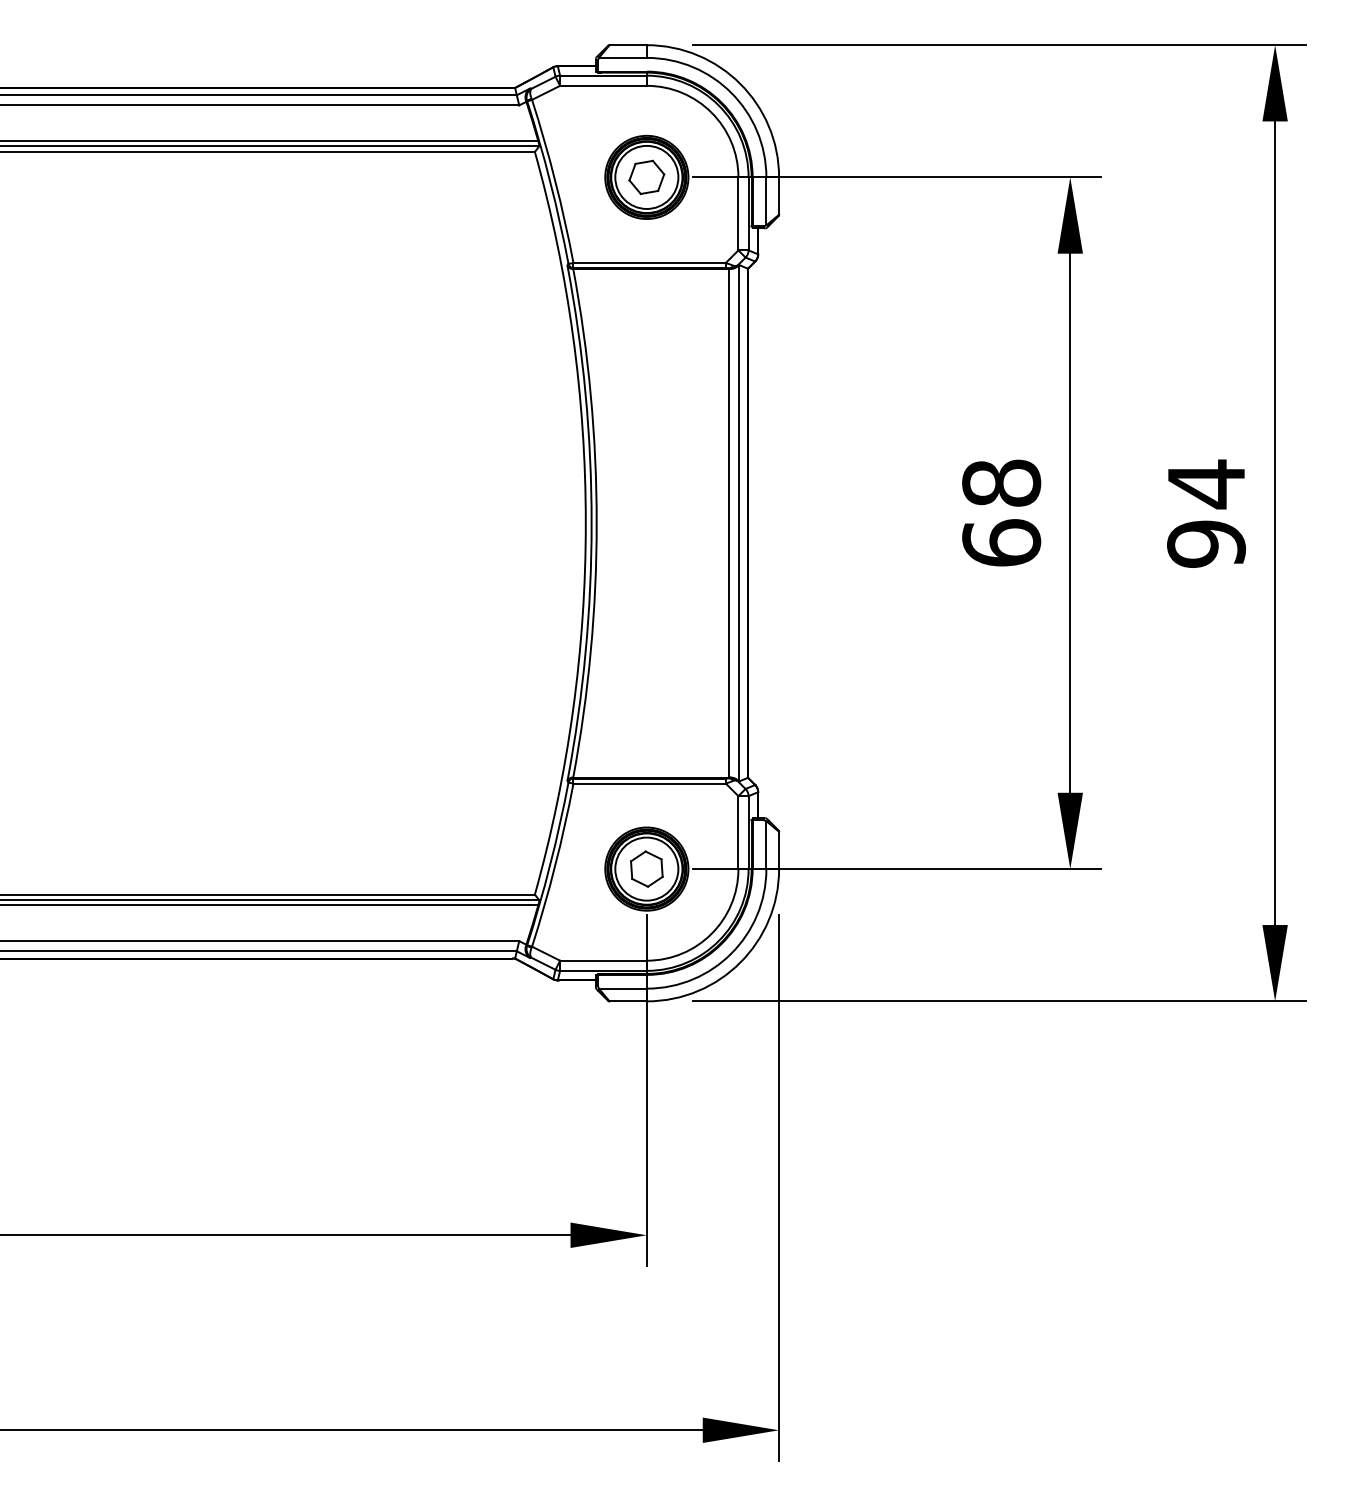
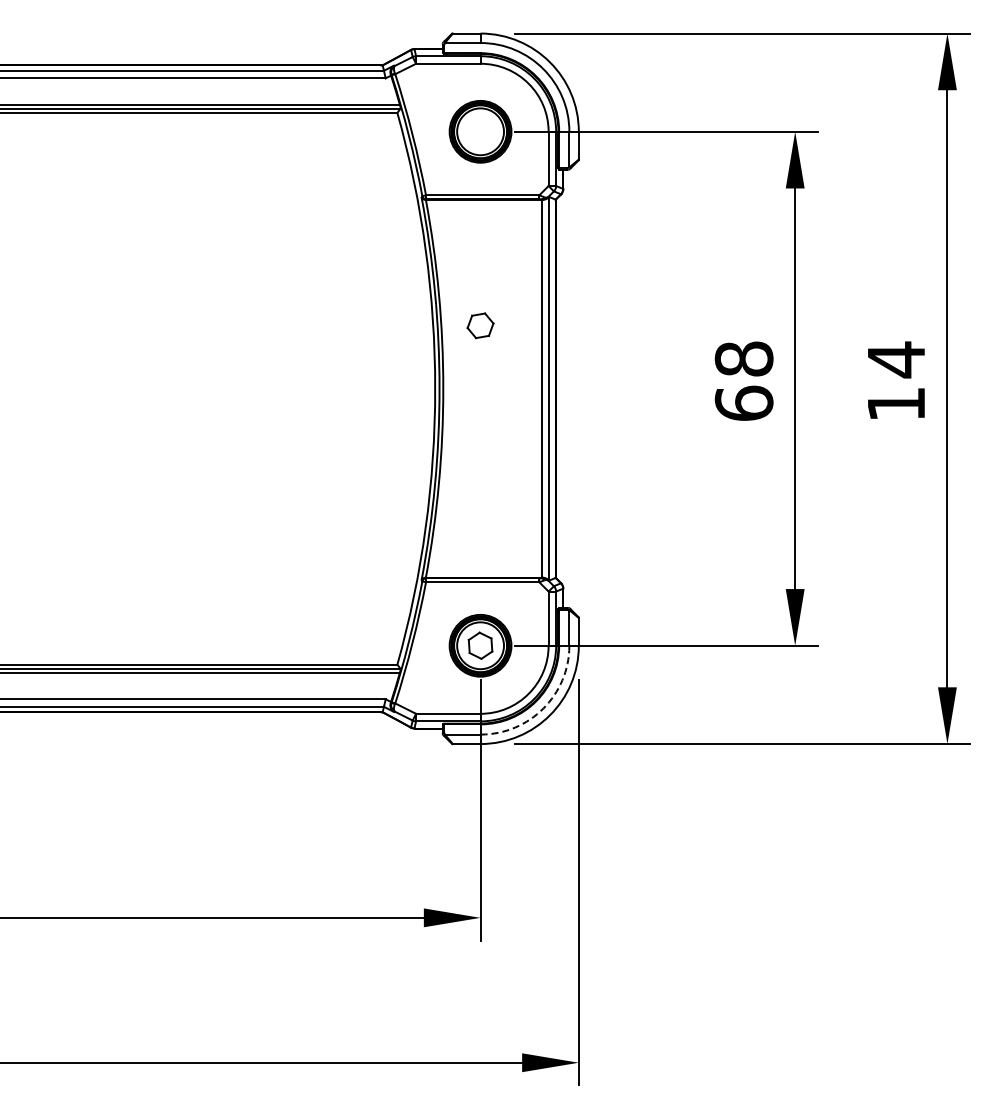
part: (646, 176) -> (480, 325), moved
text: (1206, 543) -> (896, 403), 94 -> 14
arc: (731, 953) -> (543, 708), solid -> dashed

